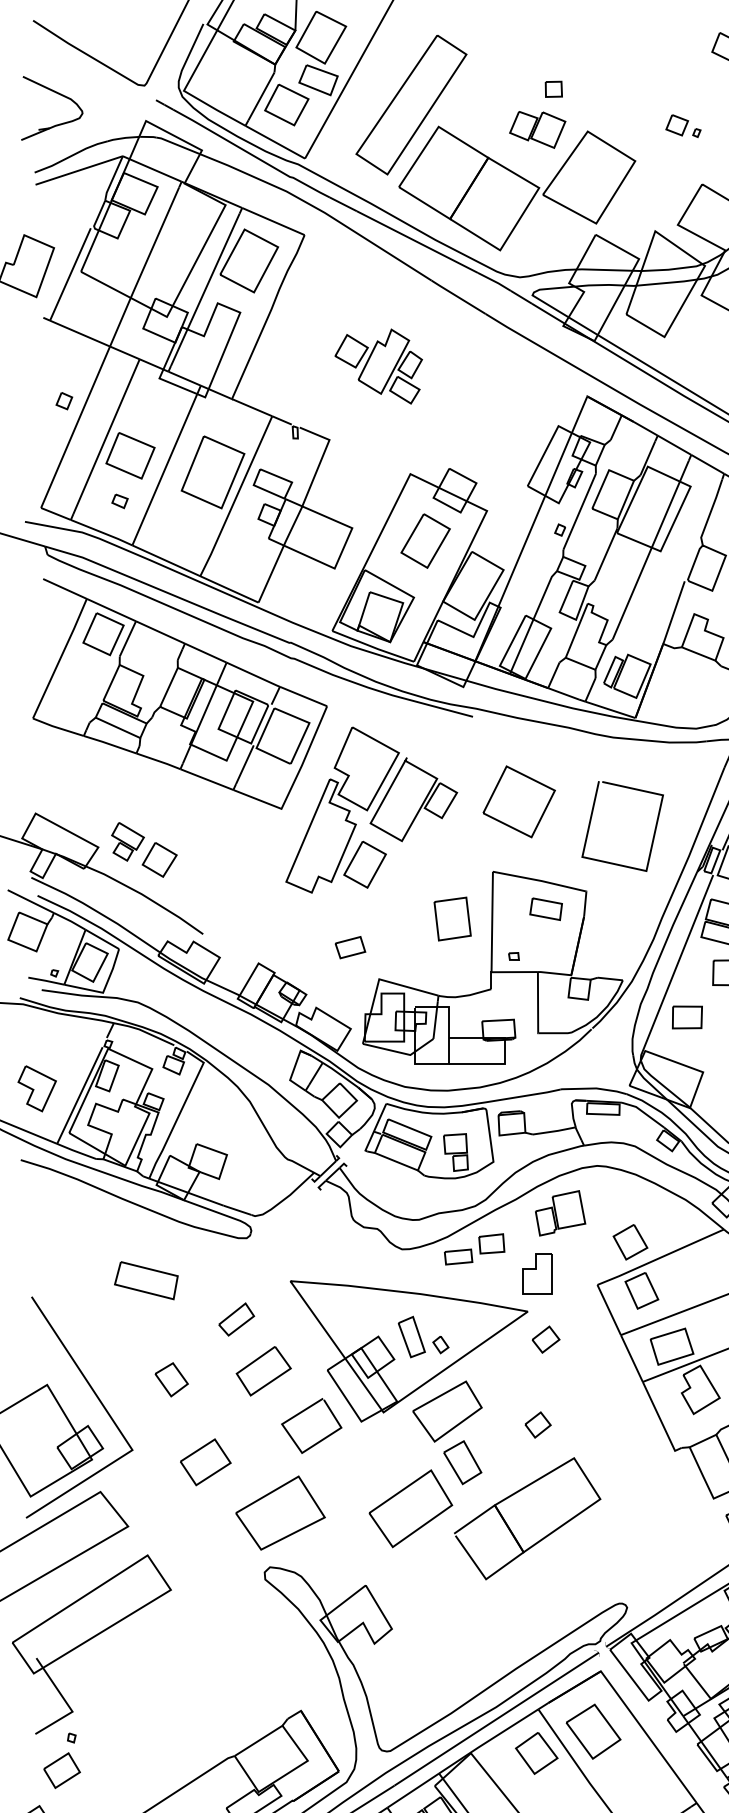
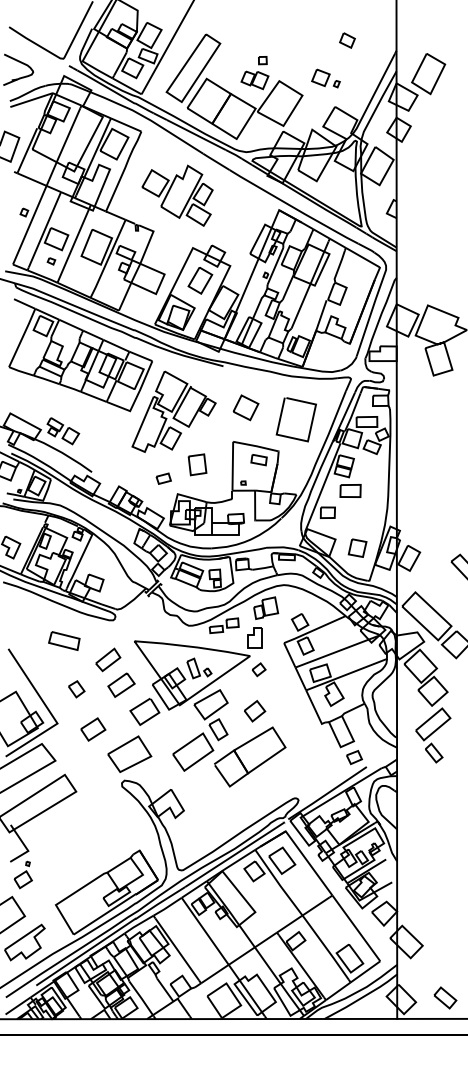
part: (682, 126) -> (325, 78), size x1.67
part: (378, 366) -> (177, 195), size x1.67
part: (518, 801) -> (245, 407), size x0.71
part: (452, 918) -> (197, 464), moved
part: (237, 1318) -> (108, 659), size x1.43
part: (538, 1425) -> (255, 711), size x1.67

